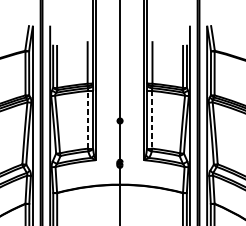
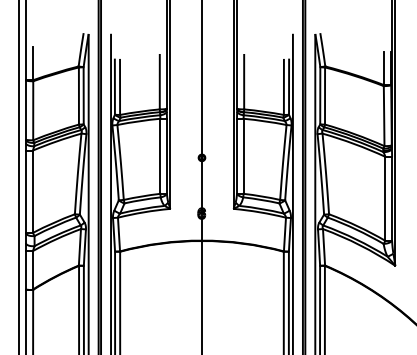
line: (88, 119) -> (160, 156), dashed -> solid
line: (151, 119) -> (243, 156), dashed -> solid

